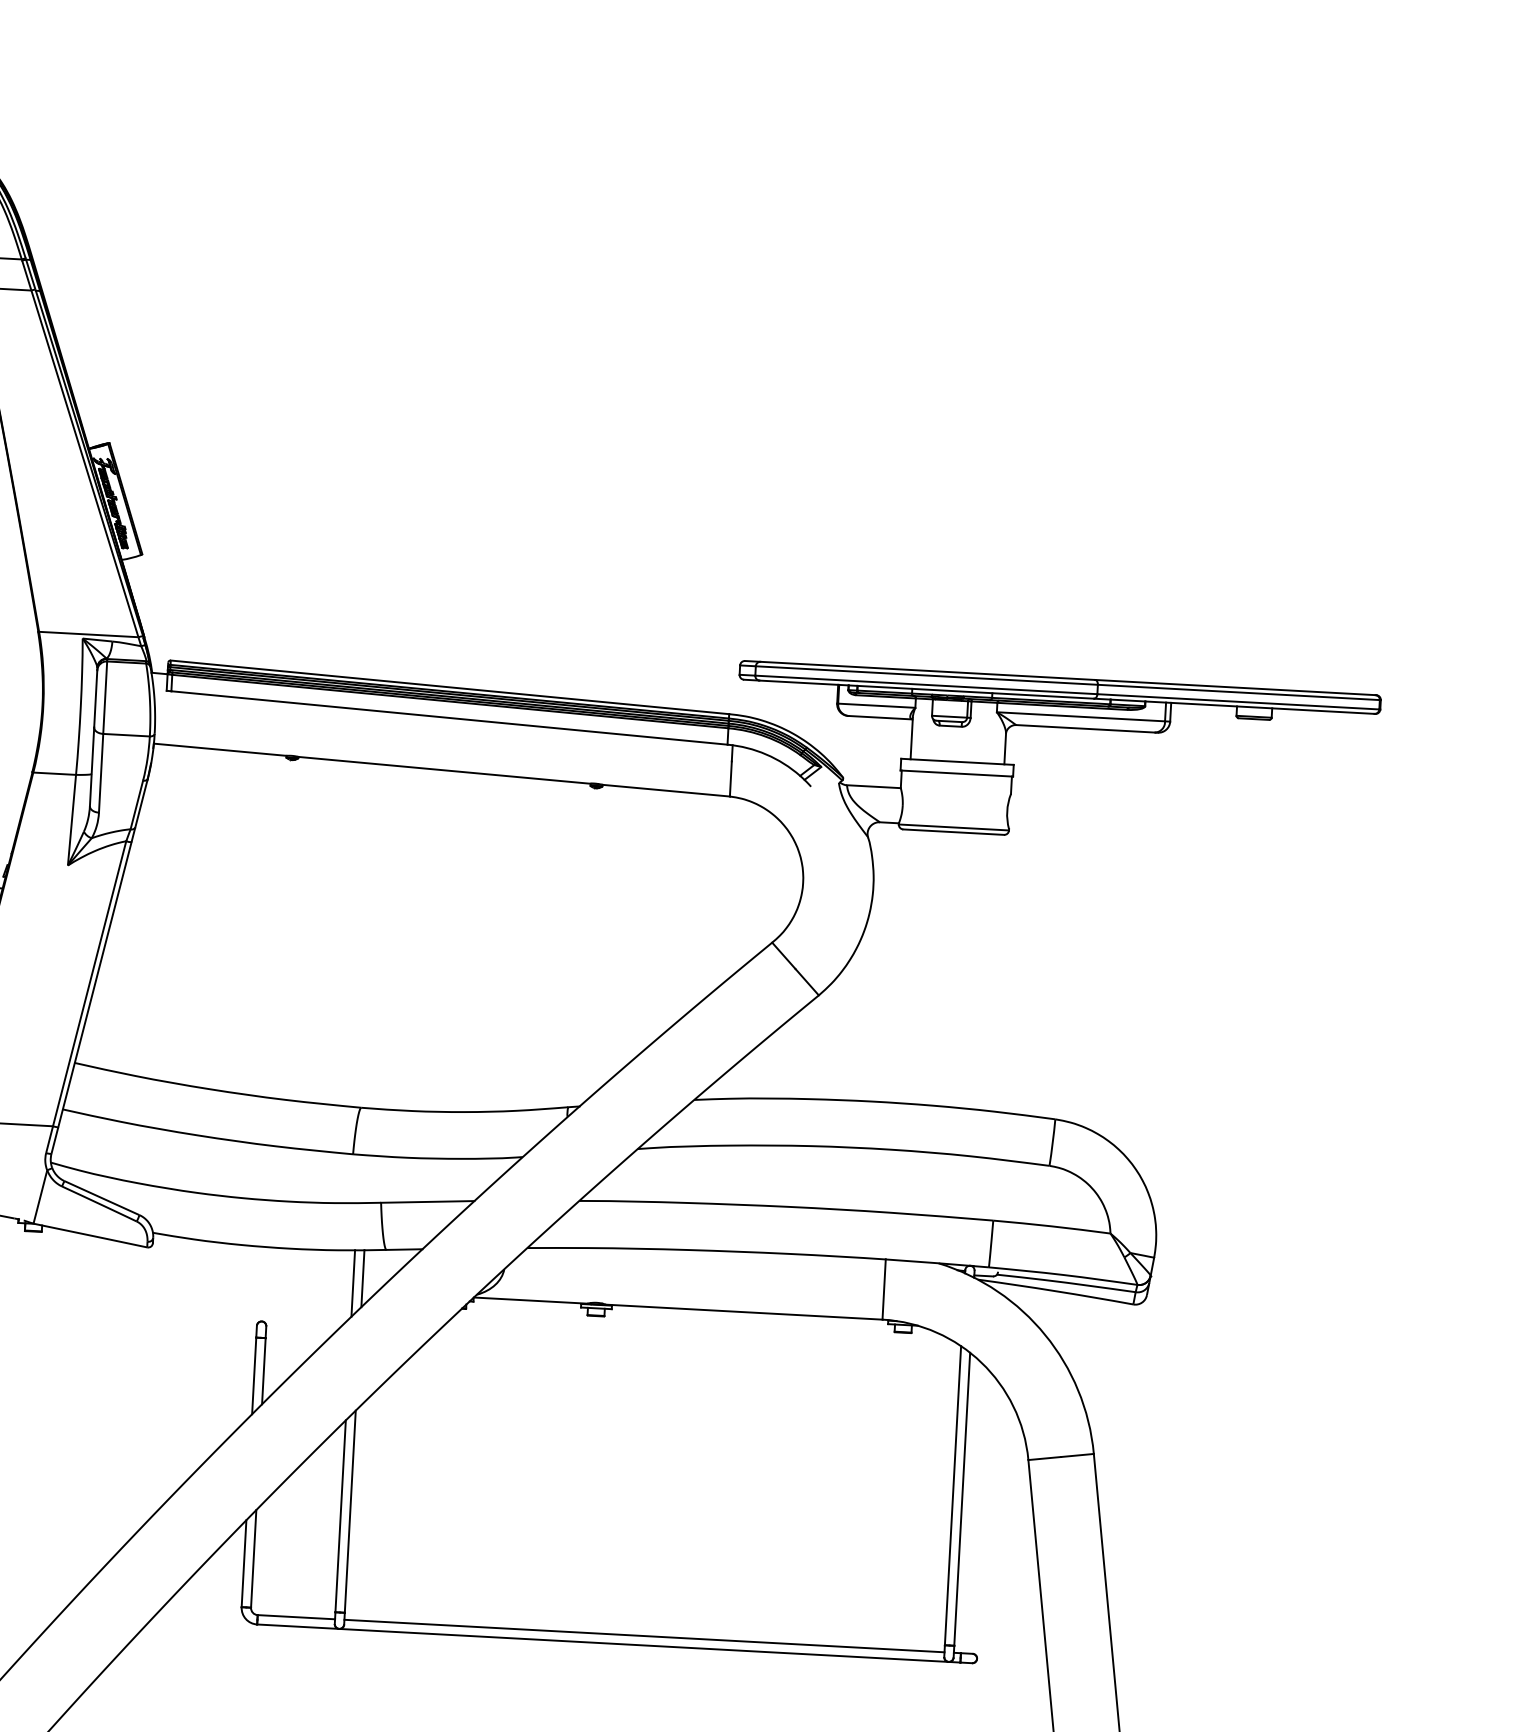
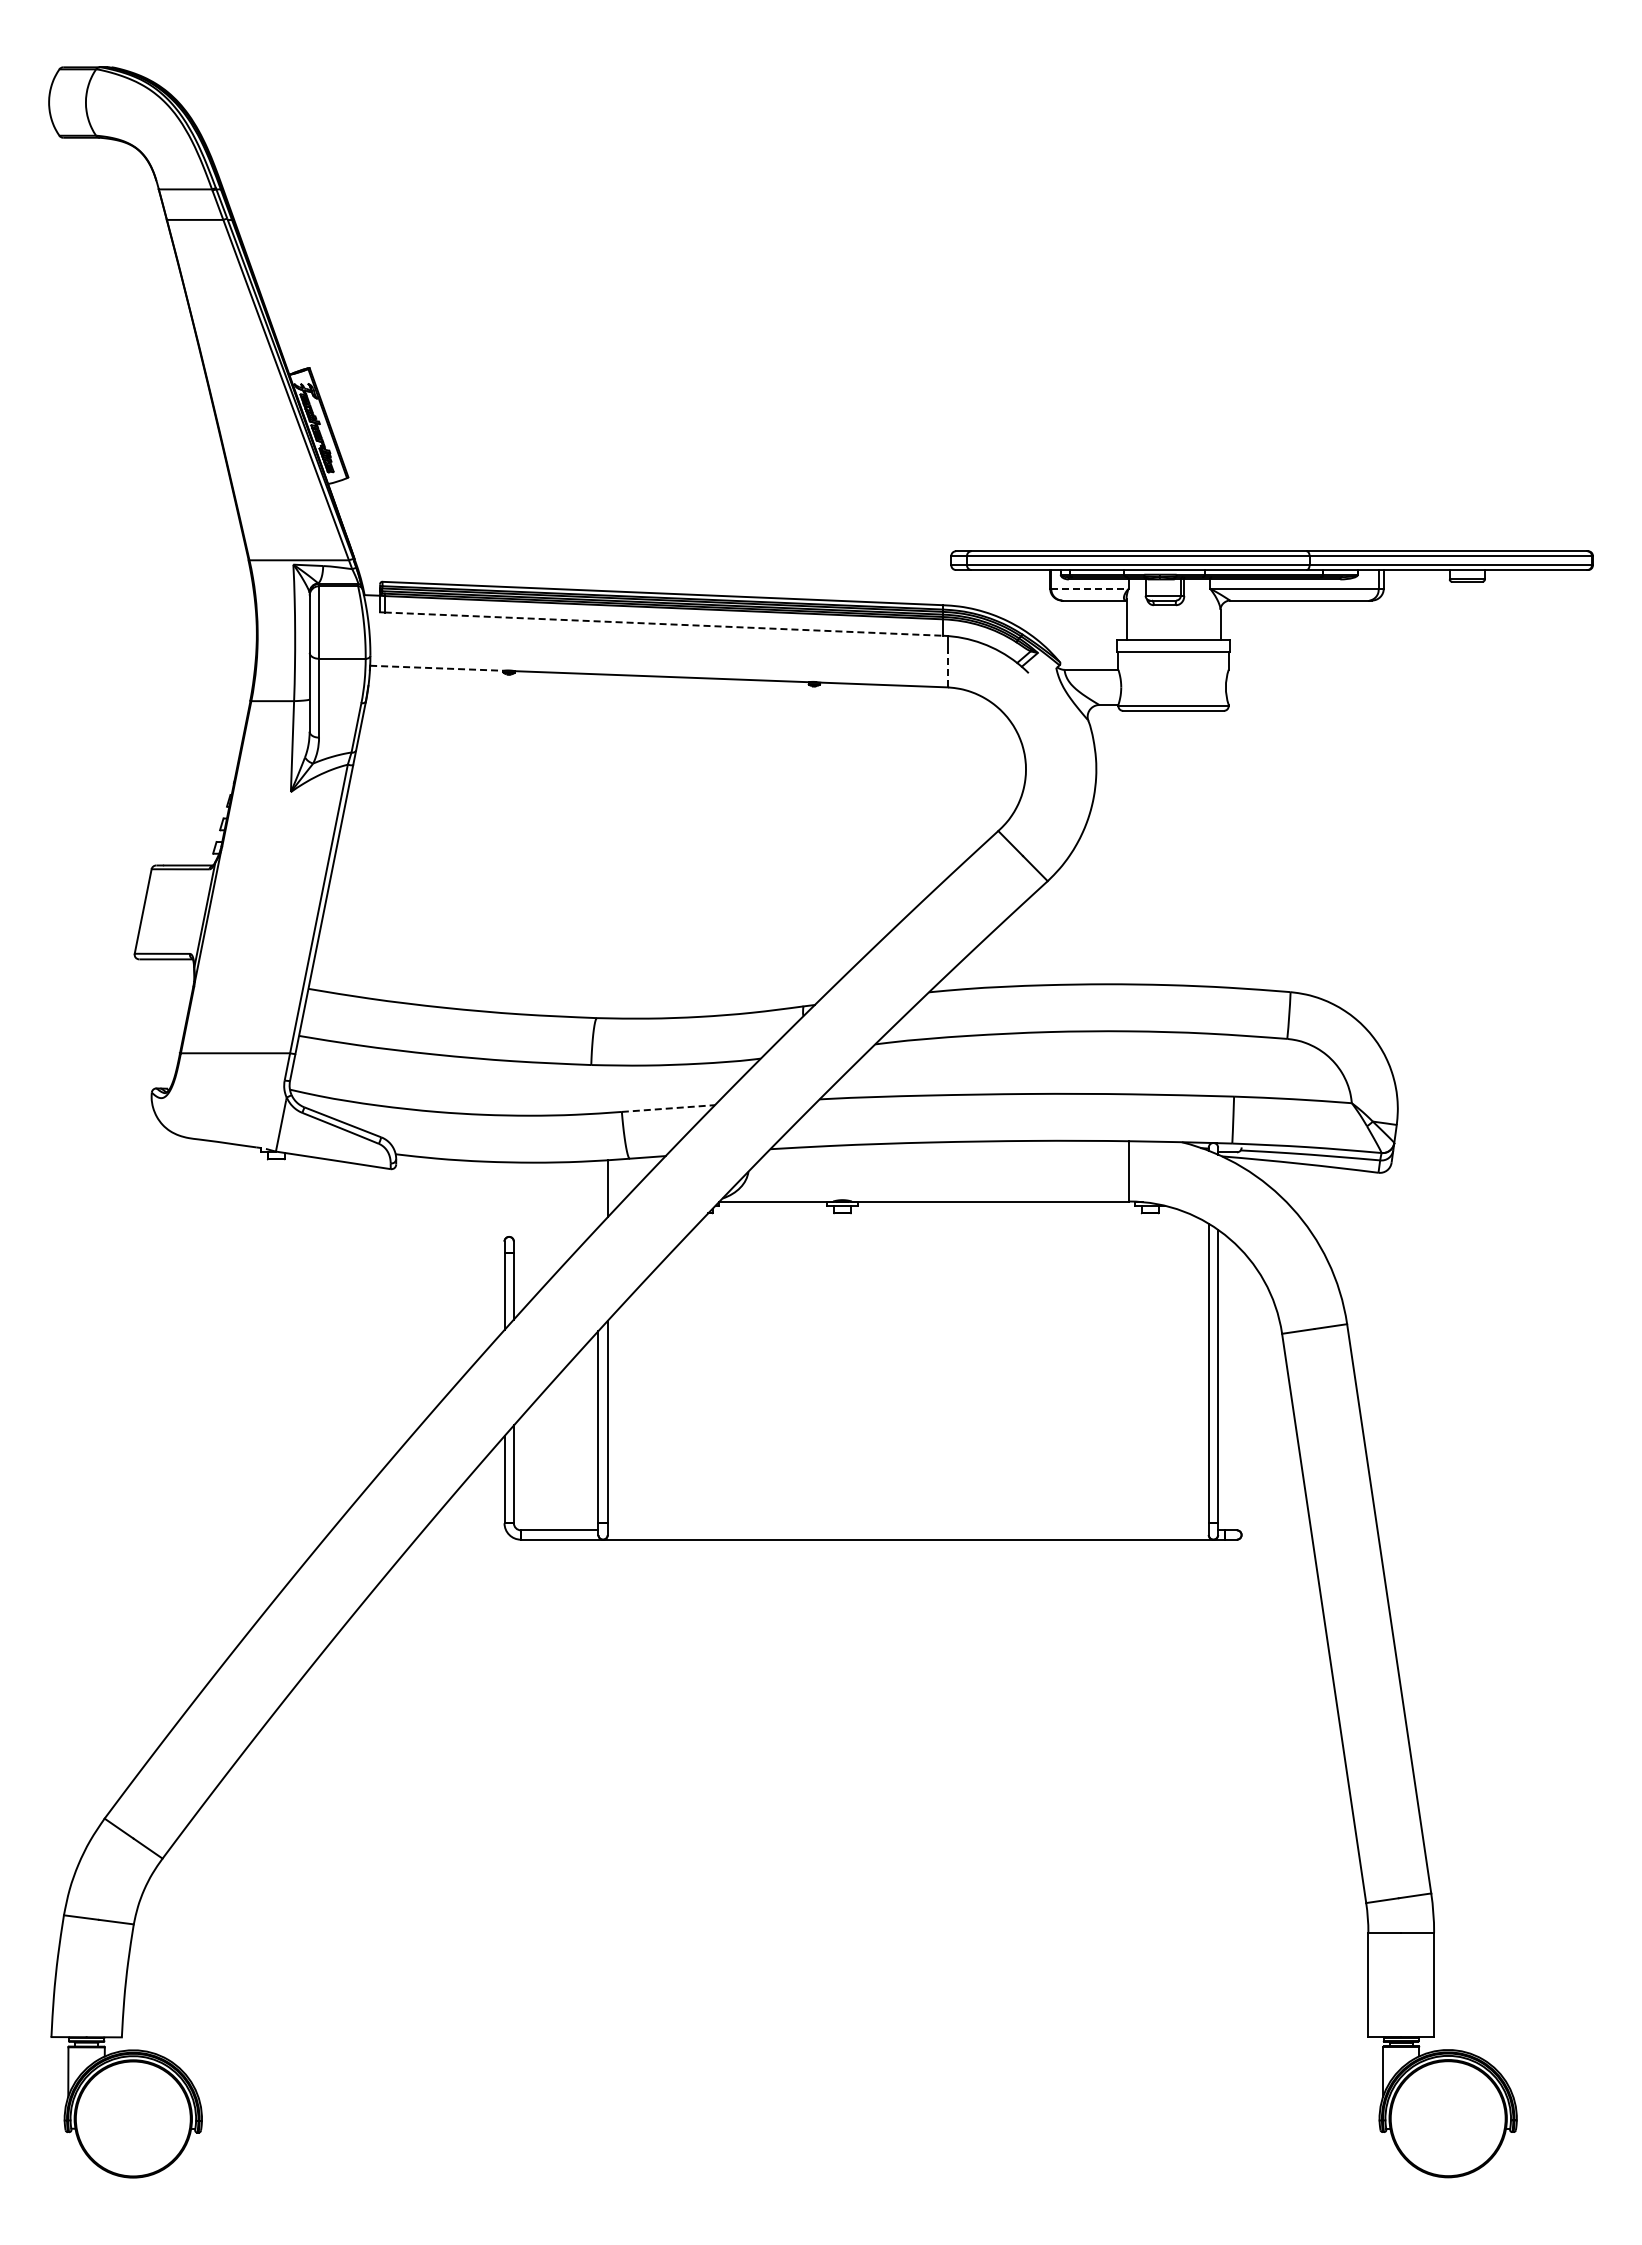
line: (876, 705) -> (1089, 588), solid -> dashed
line: (450, 718) -> (664, 624), solid -> dashed
line: (219, 749) -> (436, 668), solid -> dashed
line: (731, 778) -> (948, 669), solid -> dashed
line: (427, 1201) -> (668, 1108), solid -> dashed
line: (353, 1282) -> (598, 1193), removed
line: (643, 1636) -> (907, 1530), removed

